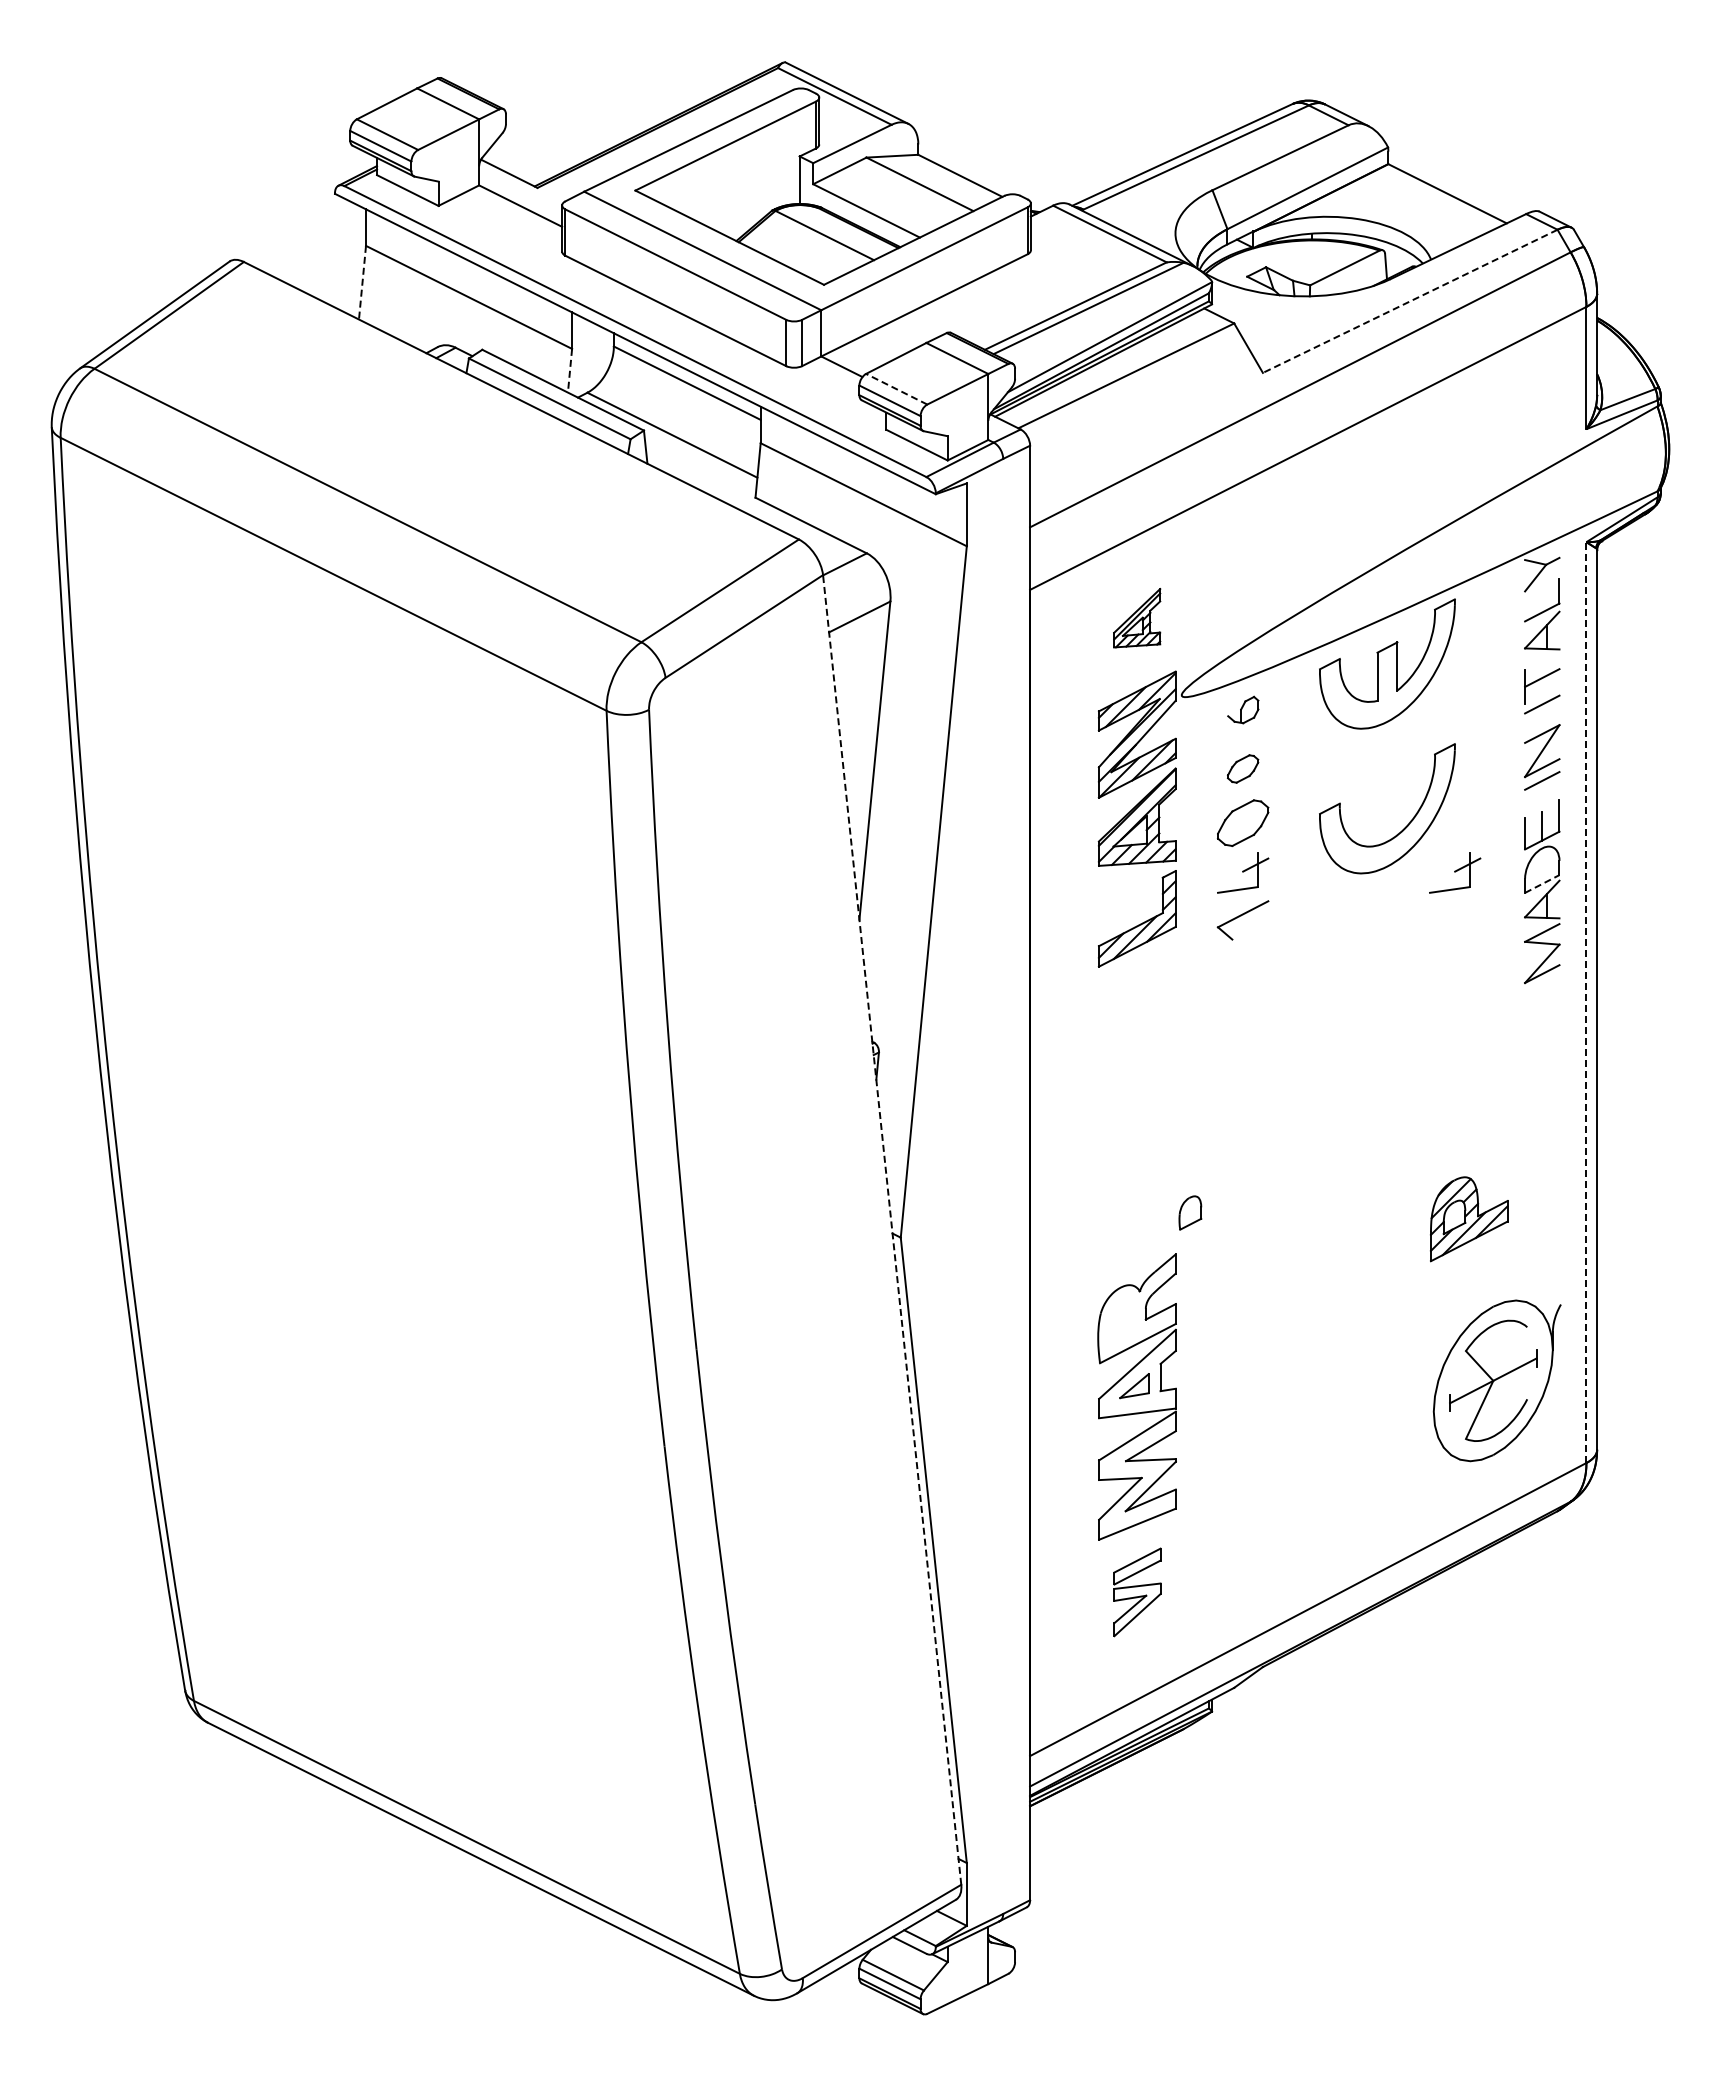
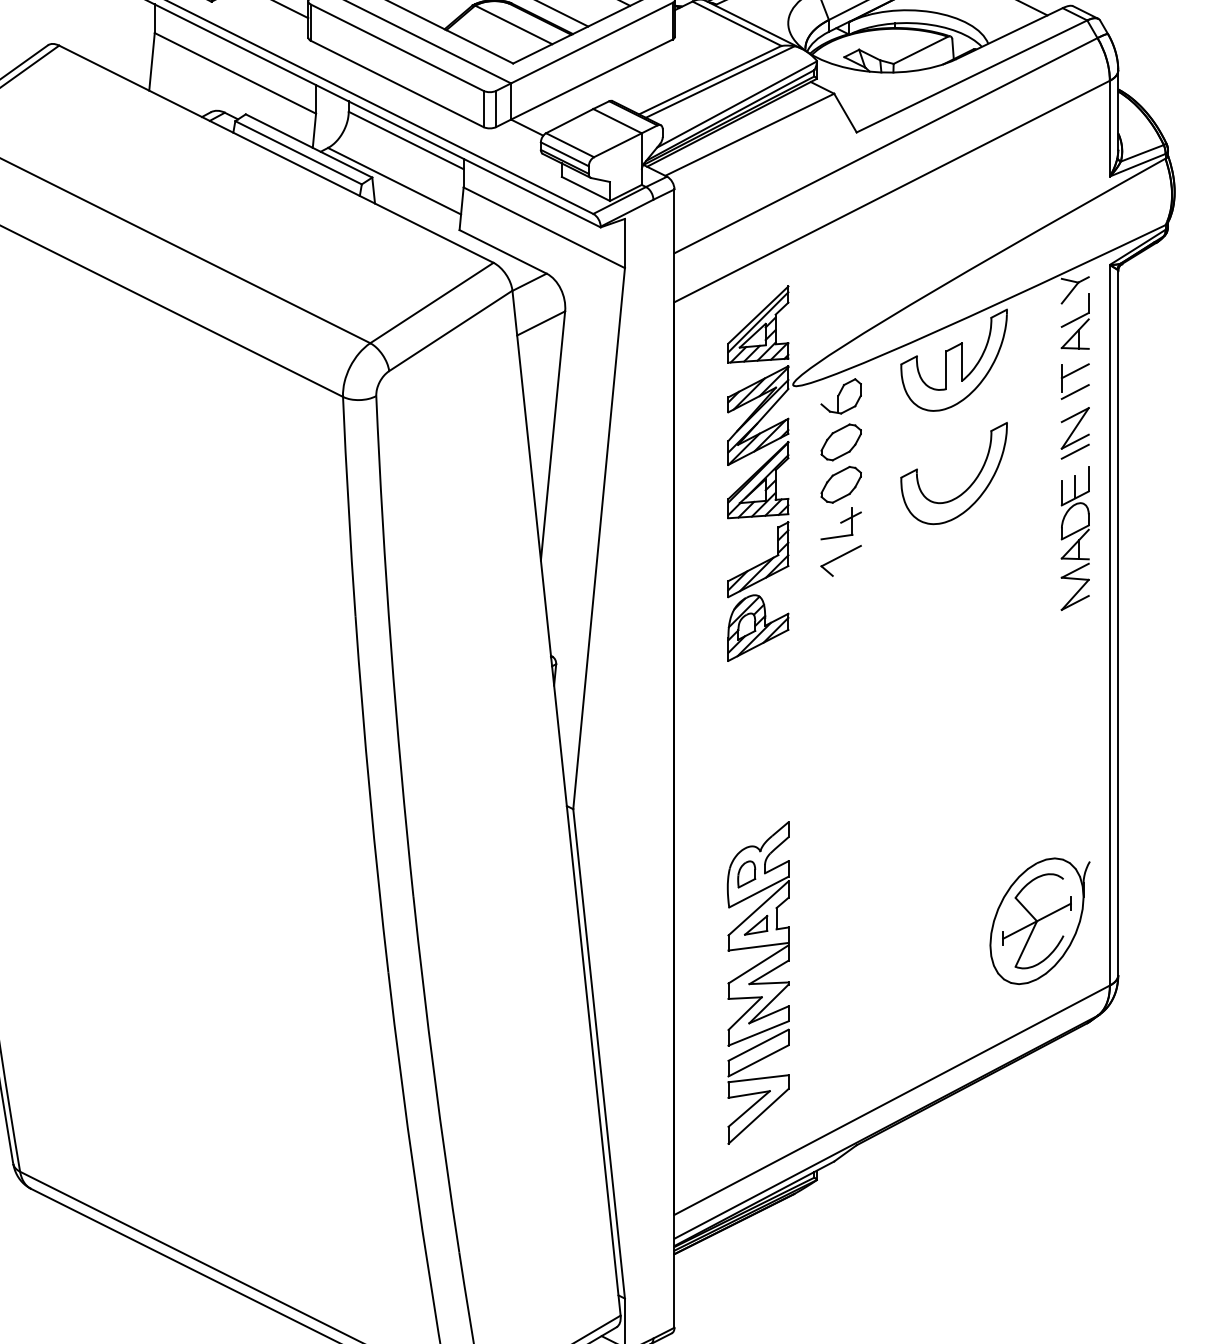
line: (362, 282) -> (152, 61), dashed -> solid
line: (1410, 301) -> (972, 76), dashed -> solid
line: (570, 370) -> (314, 130), dashed -> solid
line: (896, 389) -> (569, 145), dashed -> solid
part: (1136, 617) -> (757, 323), size x1.67
part: (1243, 709) -> (841, 395), size x1.67
part: (1242, 768) -> (840, 442), size x1.67
part: (1455, 872) -> (1007, 523), removed
line: (1542, 883) -> (1075, 532), dashed -> solid
line: (1586, 1002) -> (1109, 625), dashed -> solid
part: (1190, 1212) -> (746, 874), moved
part: (1469, 1219) -> (758, 628), moved
line: (892, 1229) -> (566, 802), dashed -> solid
part: (1137, 1592) -> (758, 1086), size x1.67

